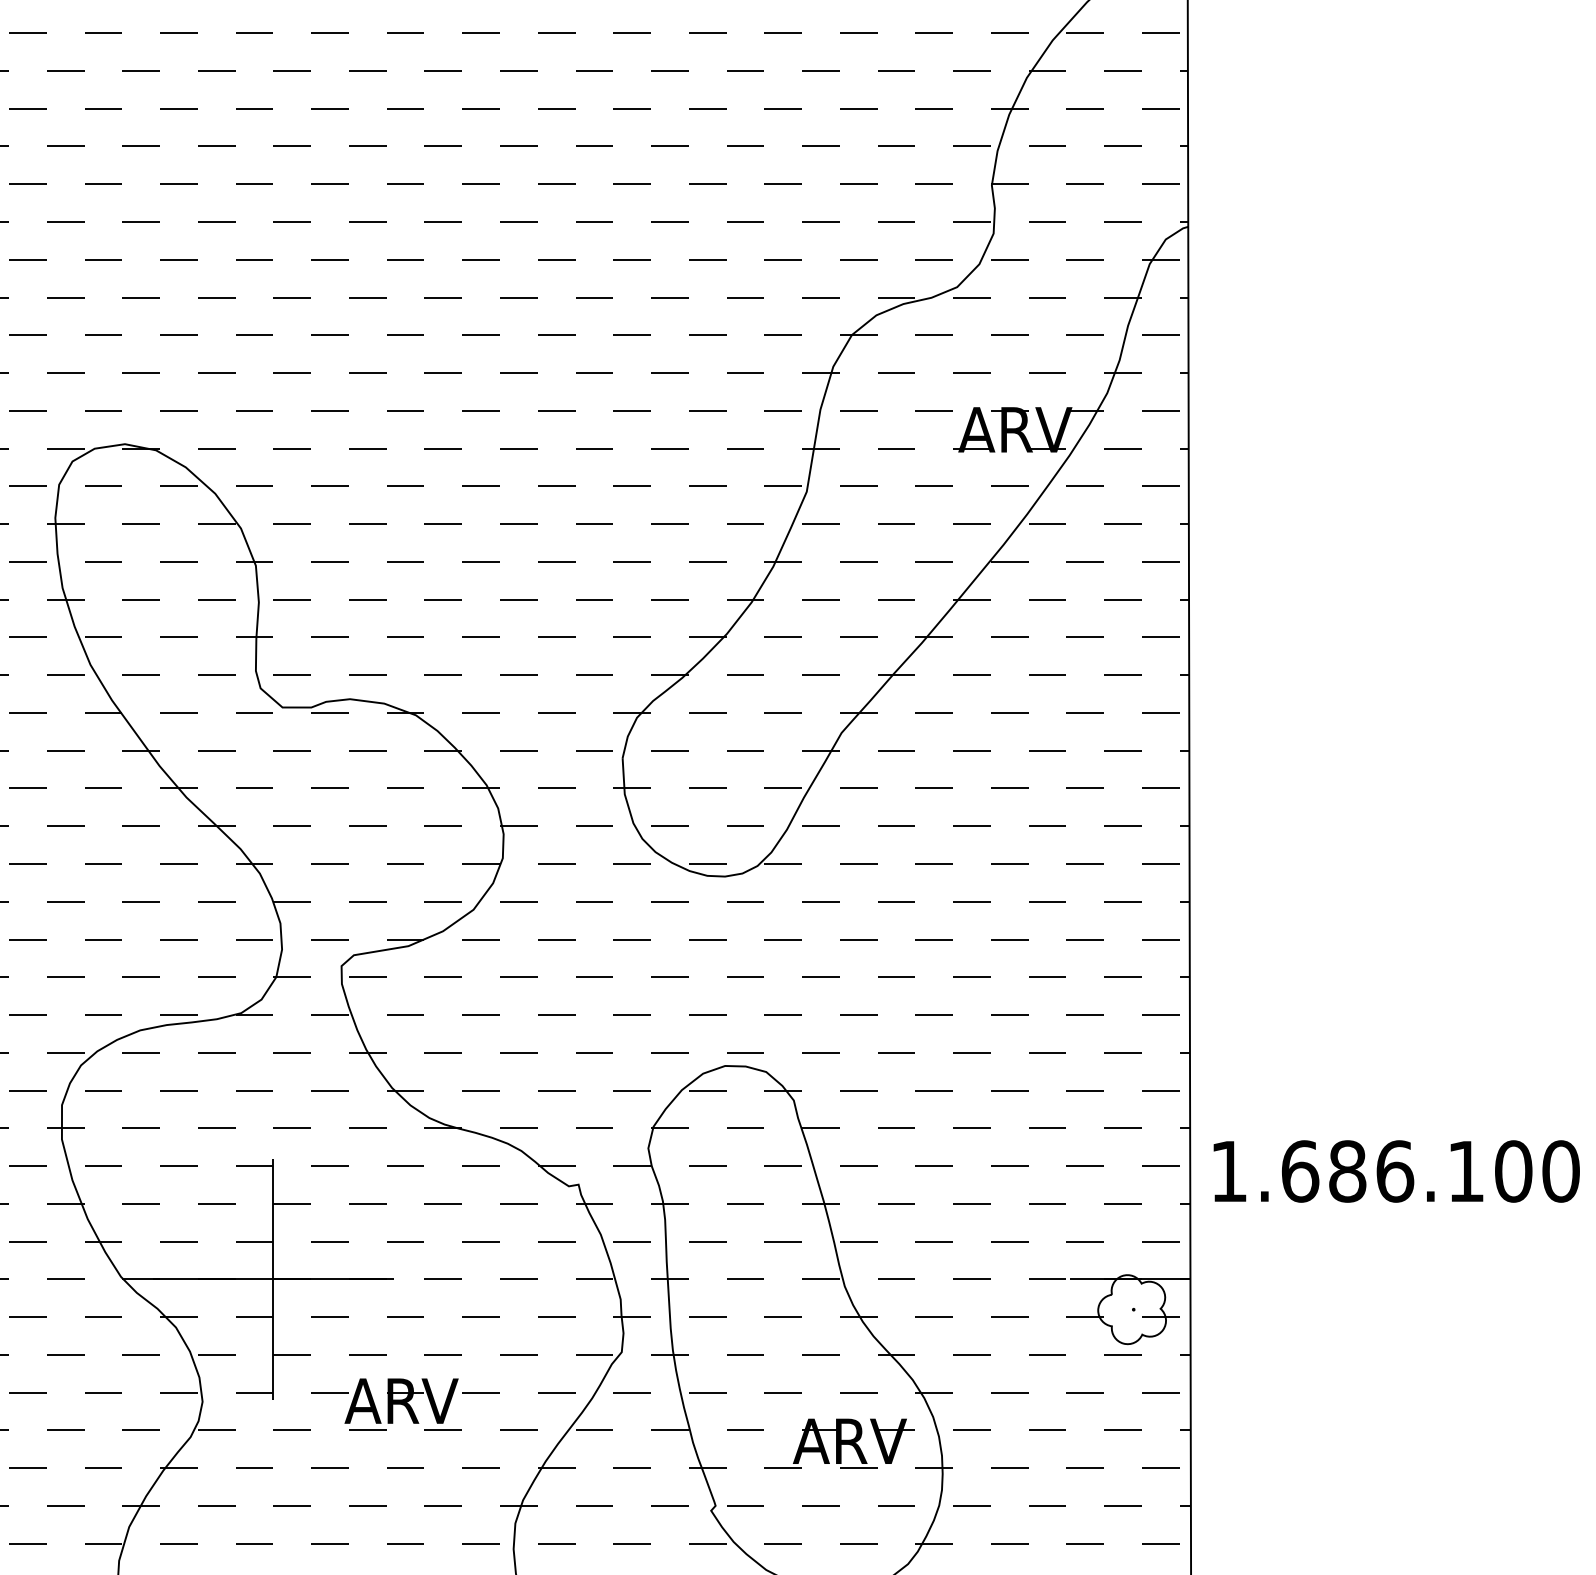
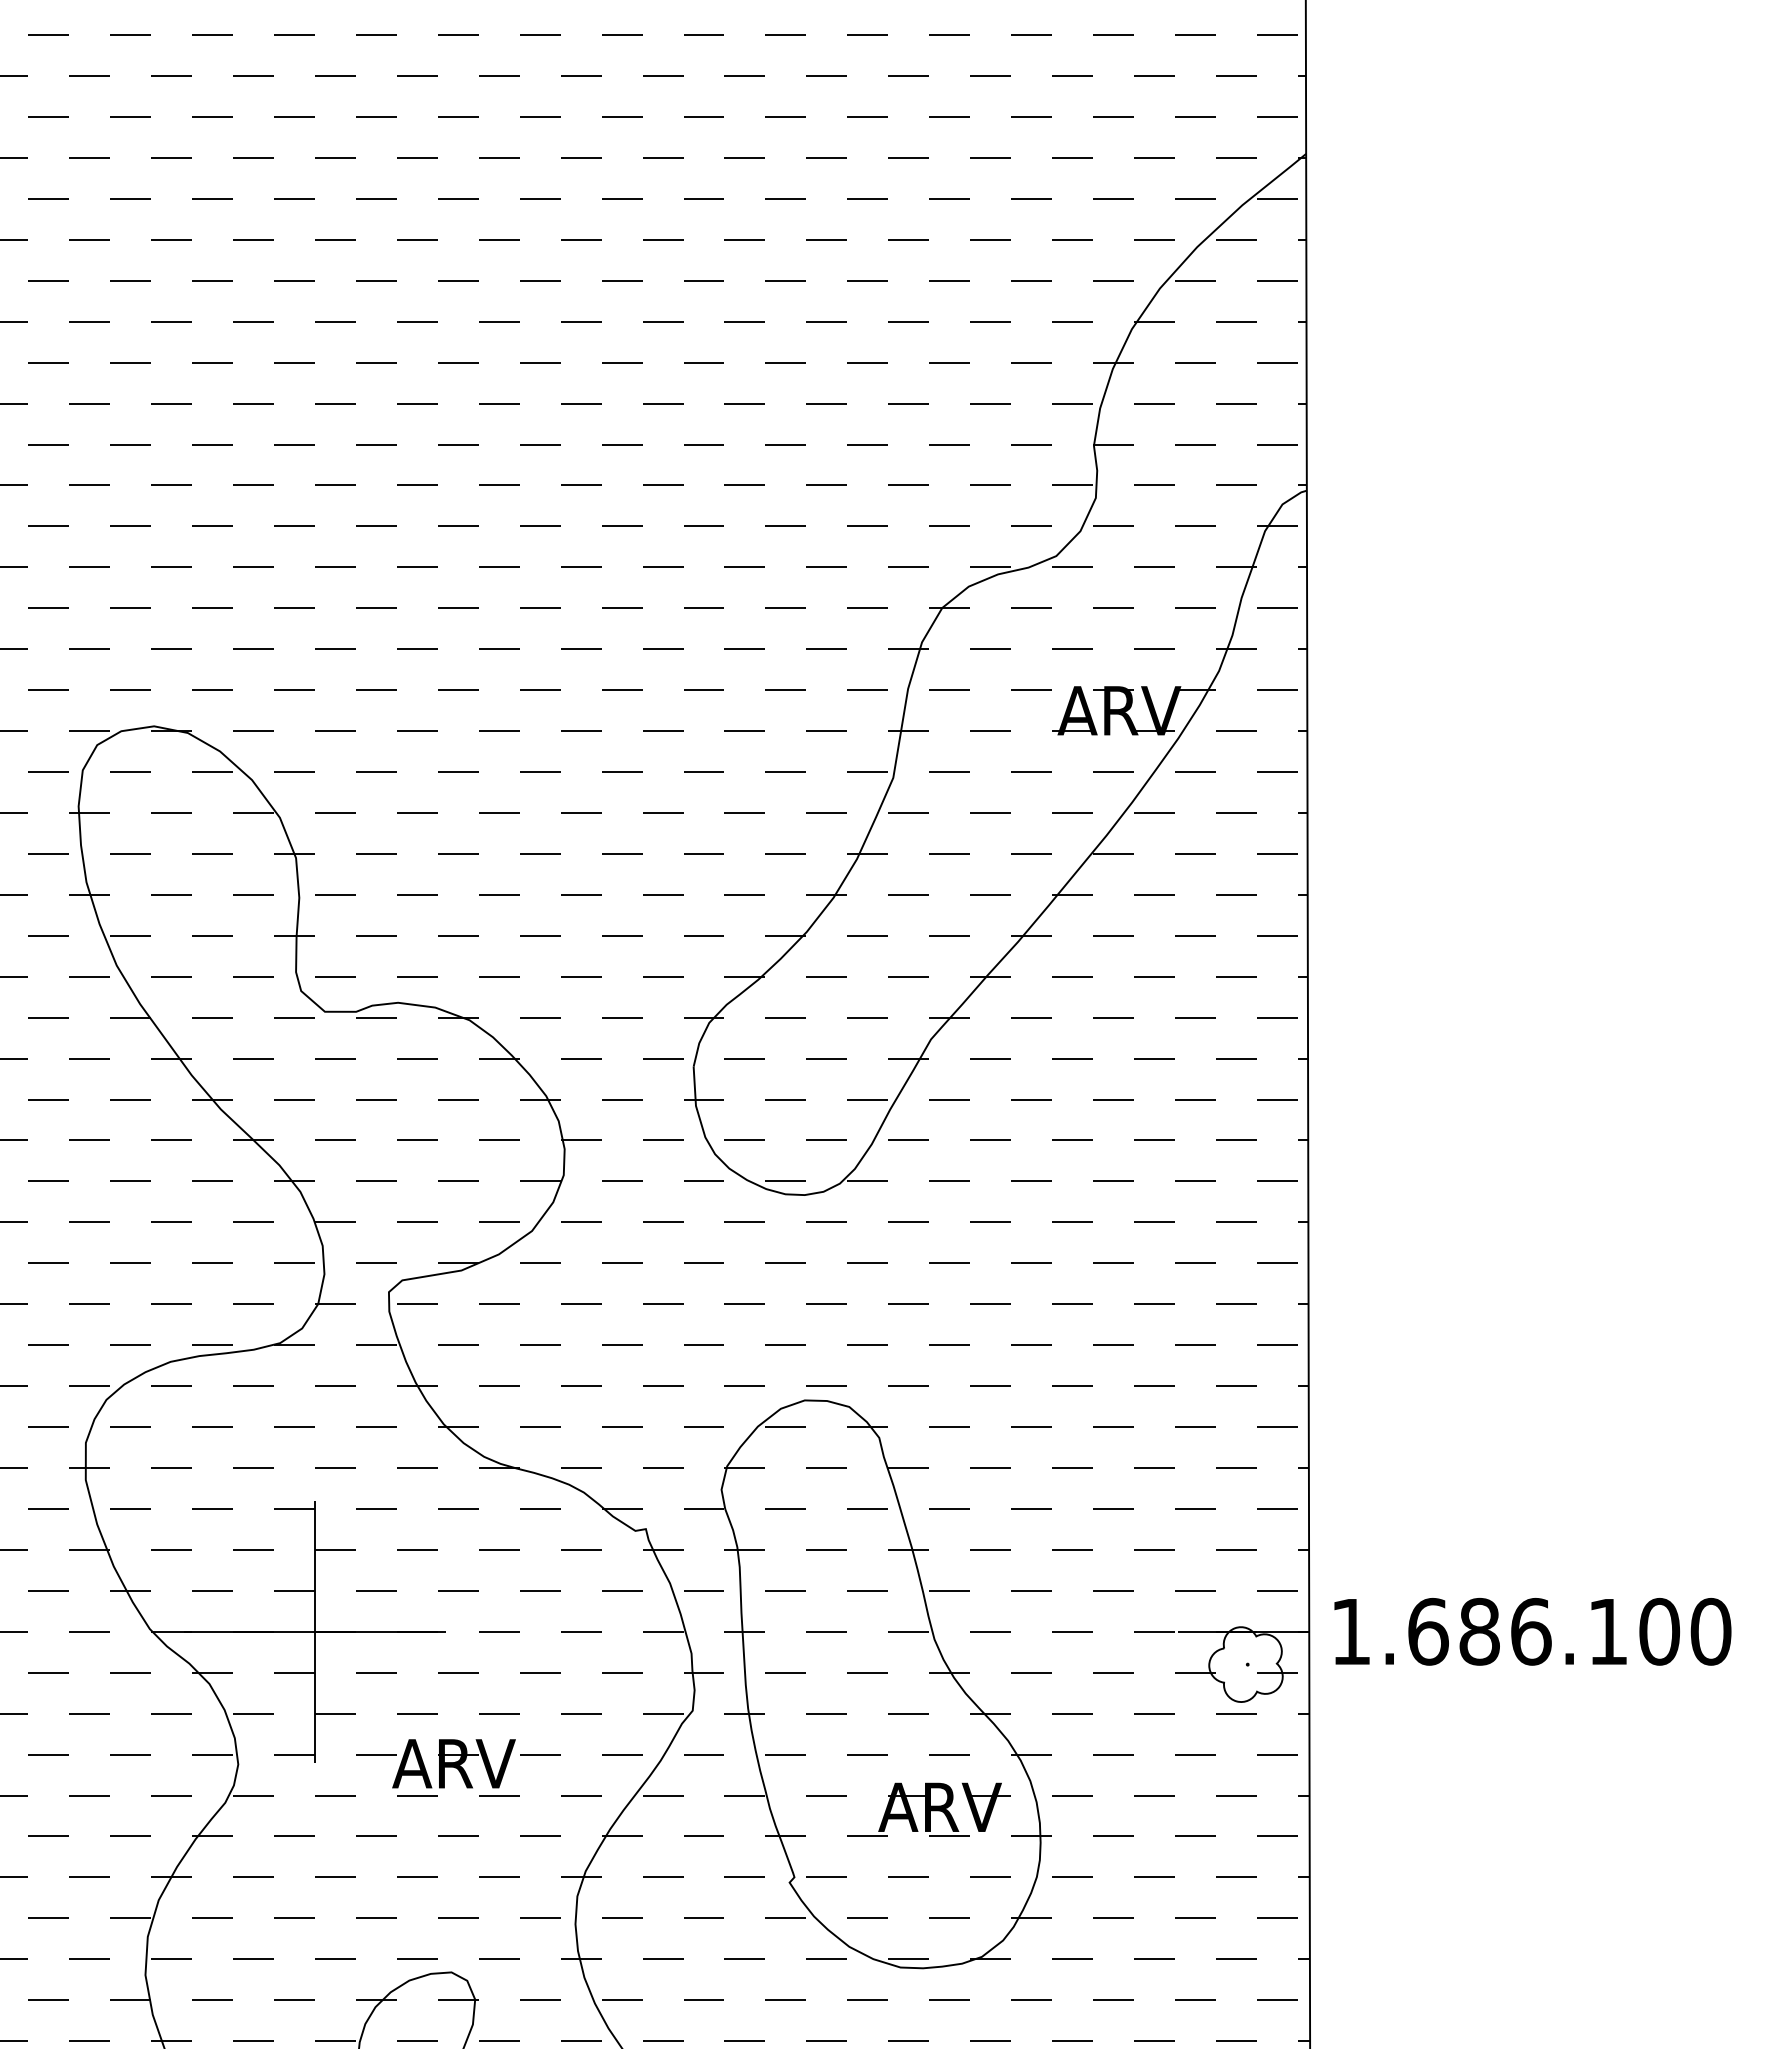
text: (1396, 1171) -> (1532, 1631), moved

